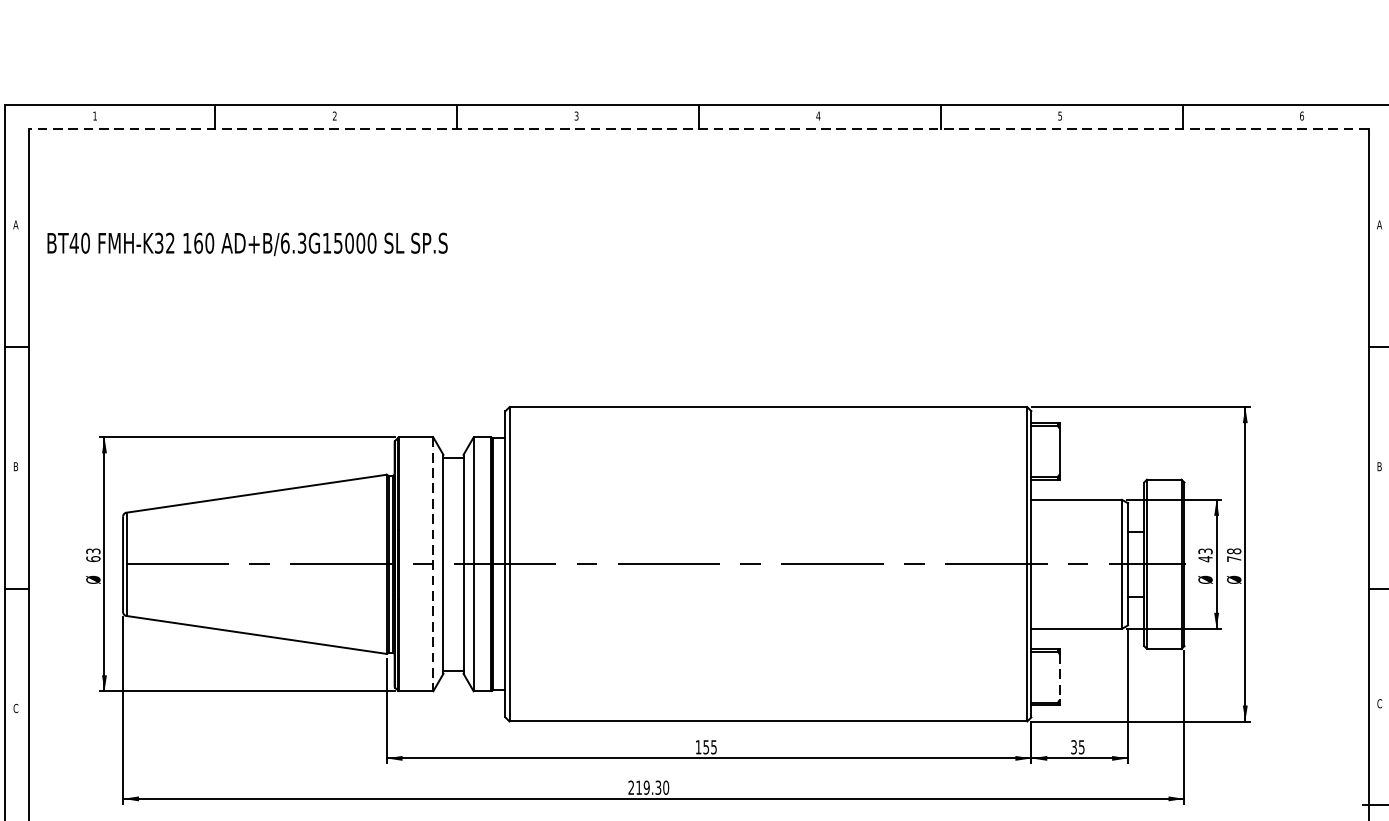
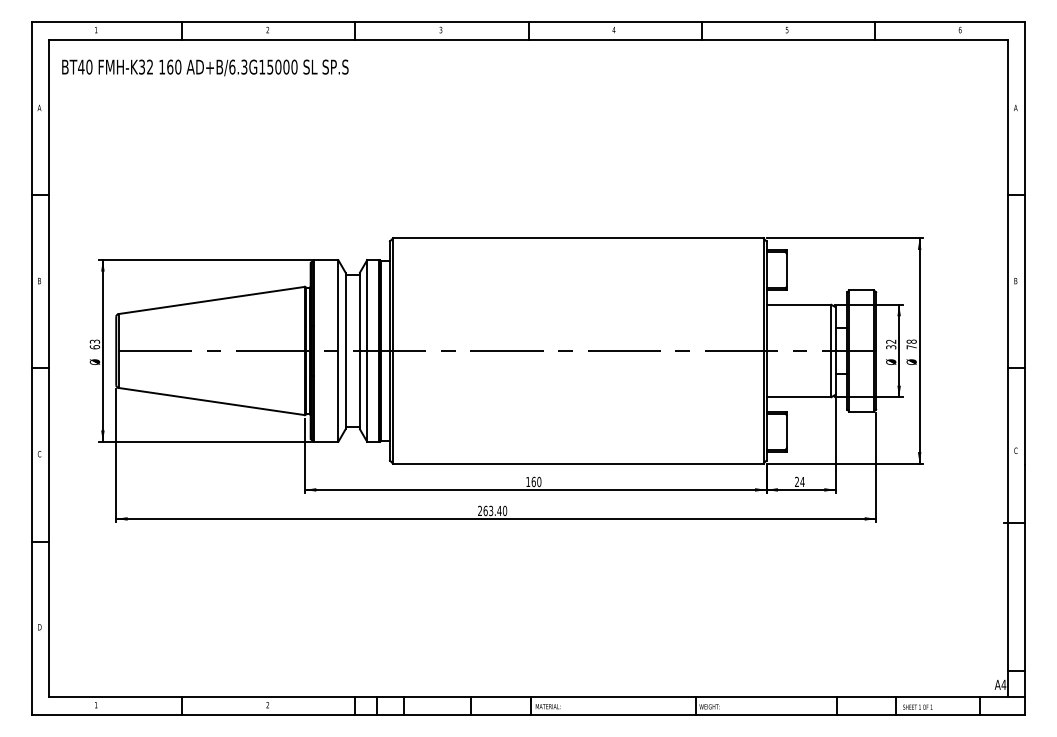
line: (697, 129) -> (527, 39), dashed -> solid
text: (247, 243) -> (205, 67), moved
text: (1205, 555) -> (891, 344), 43 -> 32
line: (433, 565) -> (338, 351), dashed -> solid
line: (1059, 676) -> (786, 431), dashed -> solid
text: (710, 746) -> (536, 481), 155 -> 160
text: (1077, 748) -> (799, 482), 35 -> 24
text: (648, 787) -> (492, 510), 219.30 -> 263.40

